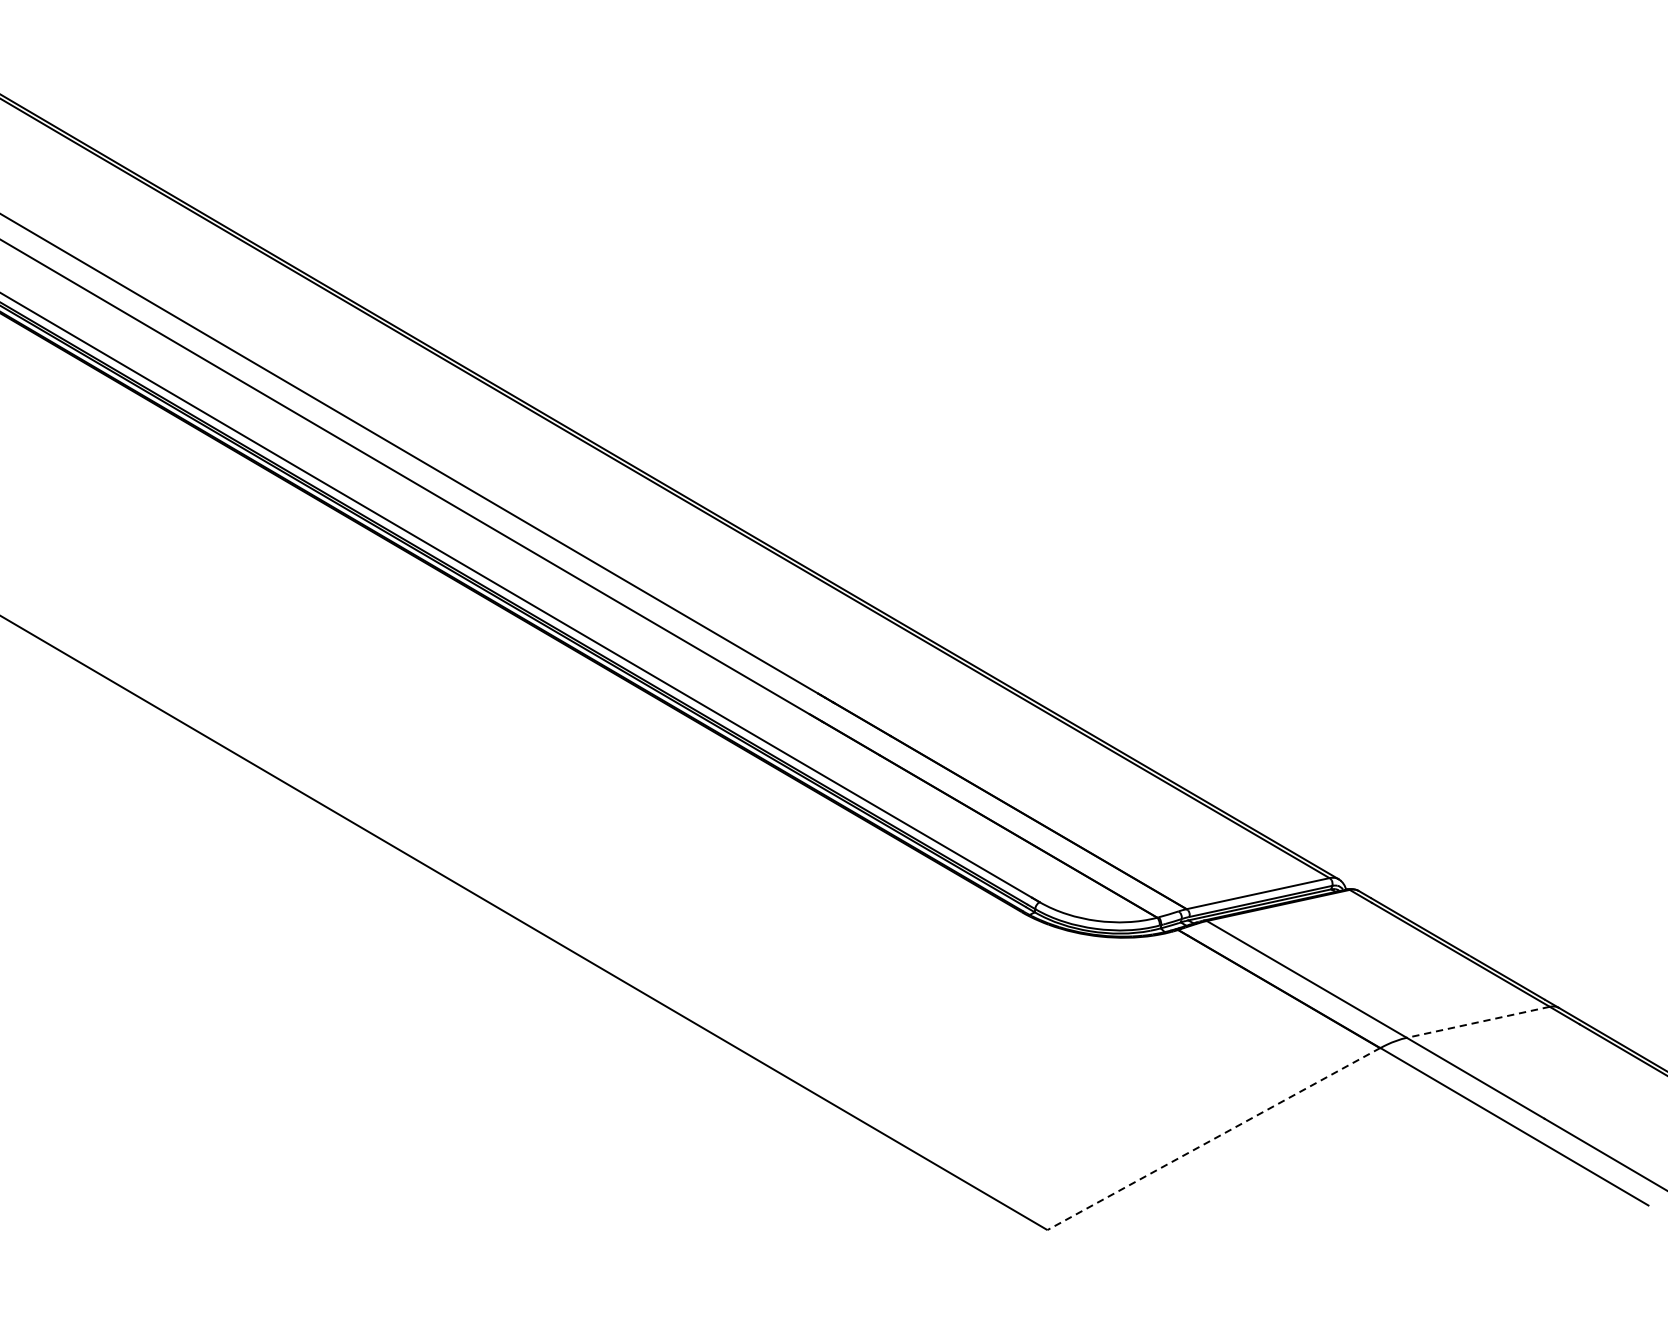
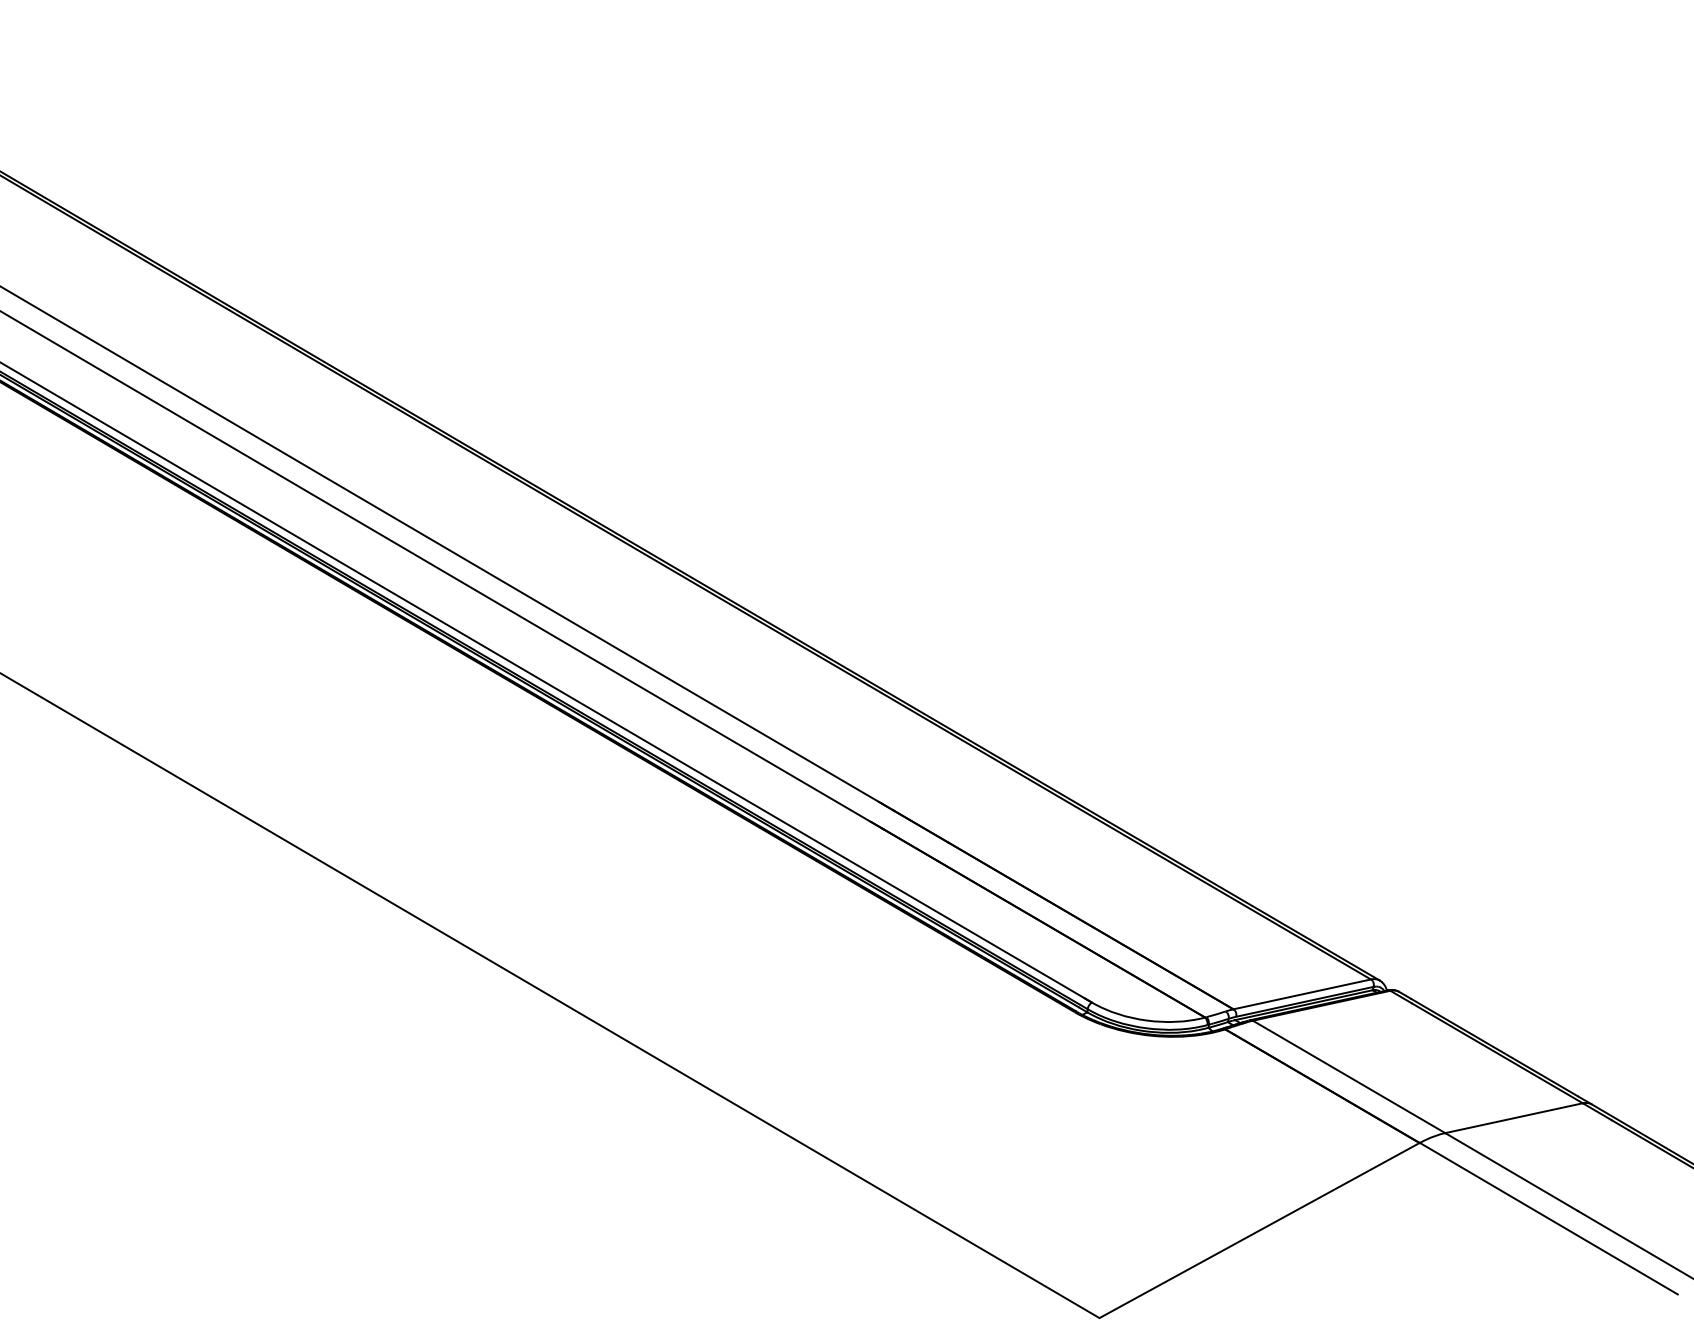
line: (1477, 1022) -> (1513, 1118), dashed -> solid
line: (1213, 1139) -> (1259, 1230), dashed -> solid

